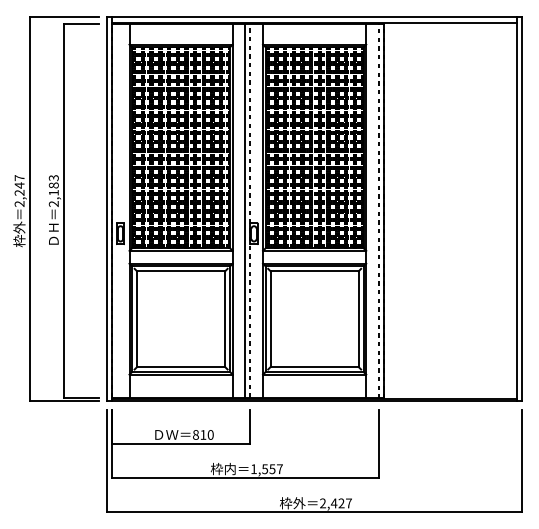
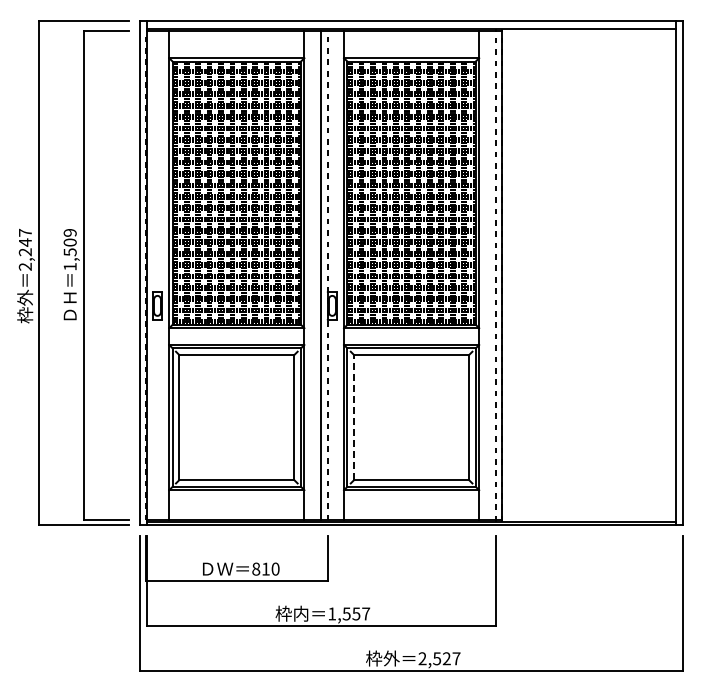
text: (53, 190) -> (69, 249), 2,183 -> 1,509
line: (271, 319) -> (354, 417), solid -> dashed
text: (333, 503) -> (436, 658), 2,427 -> 2,527

